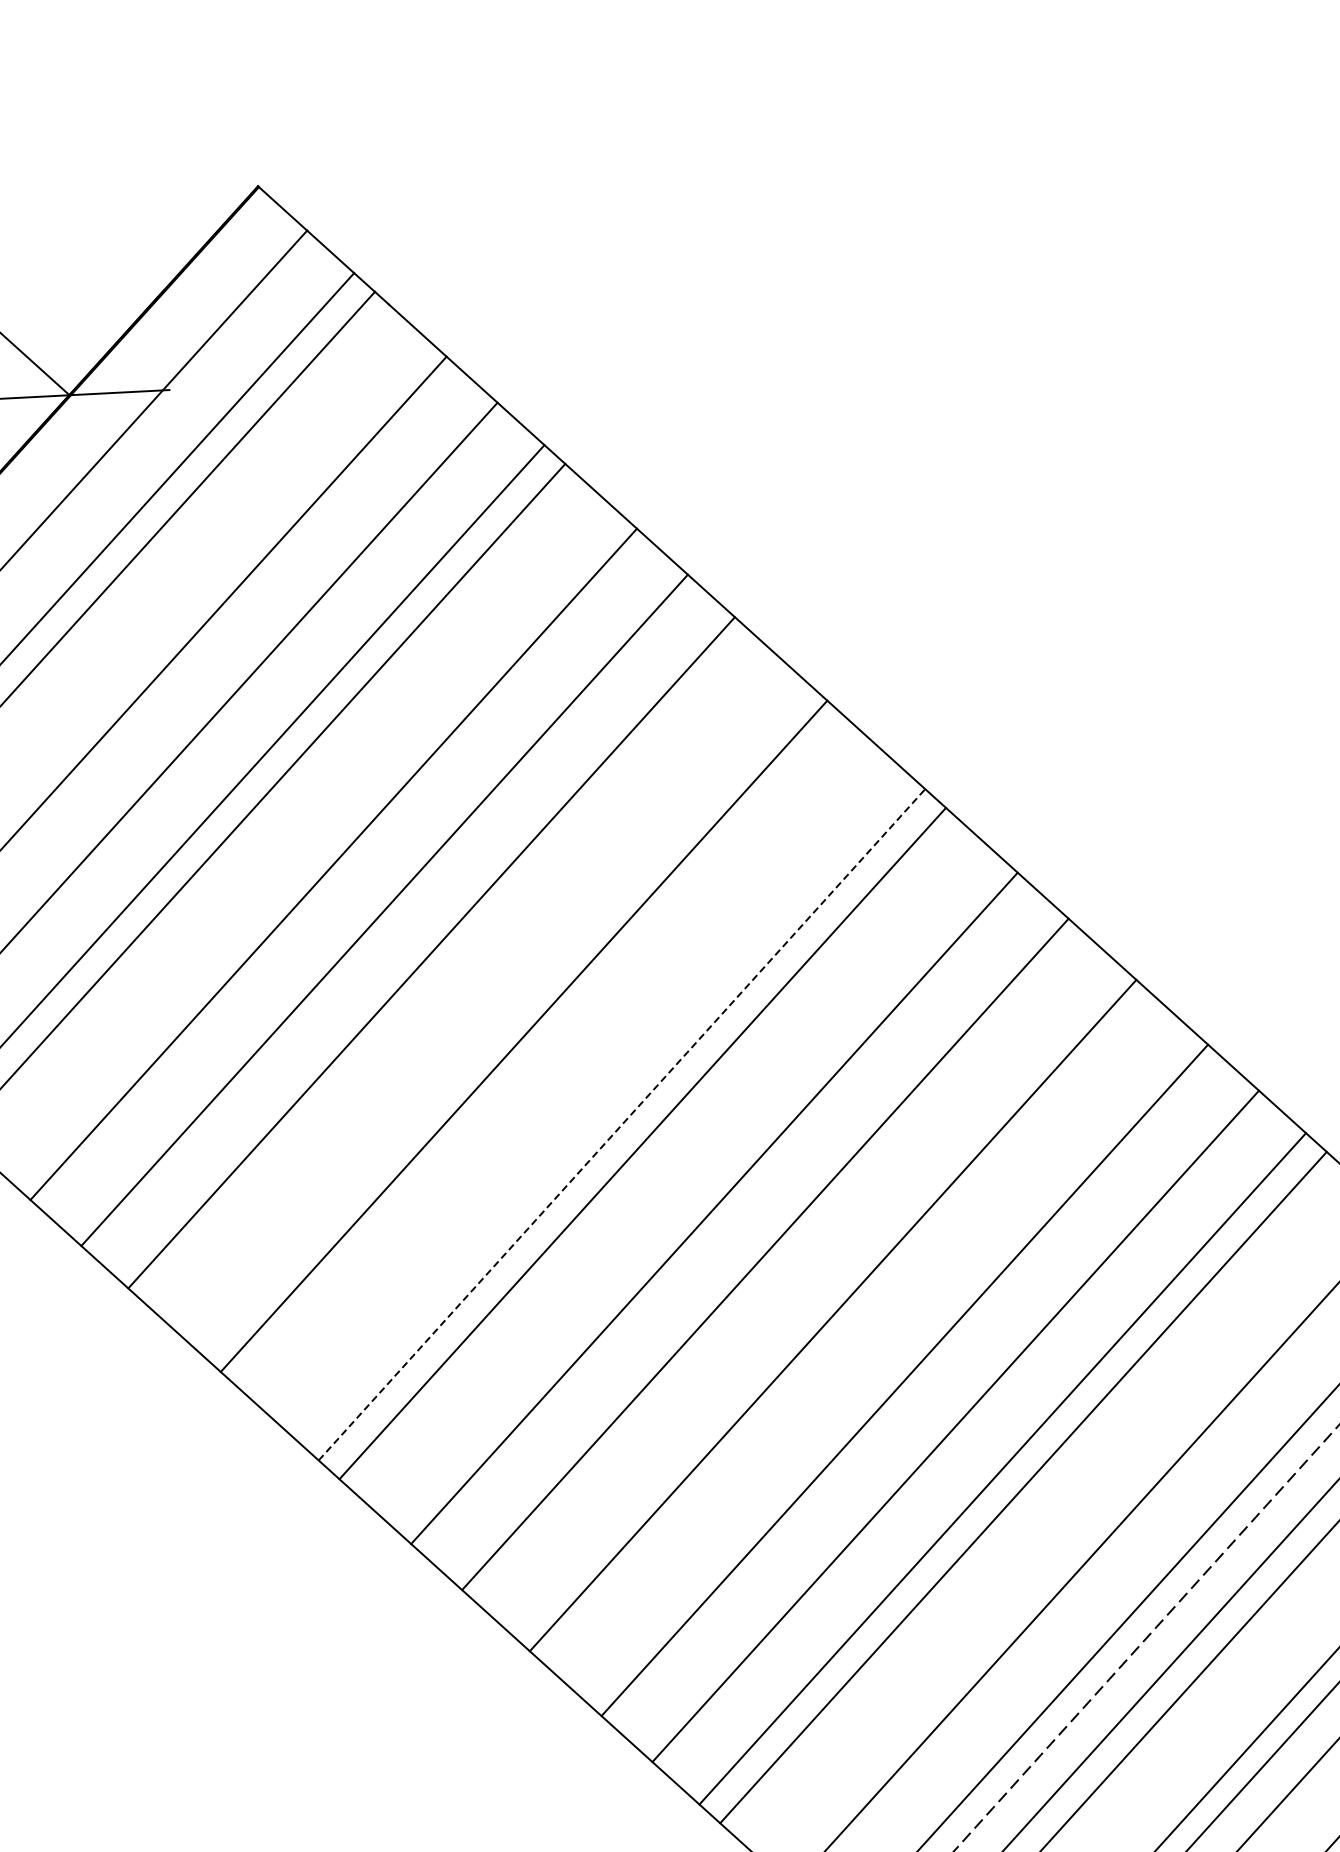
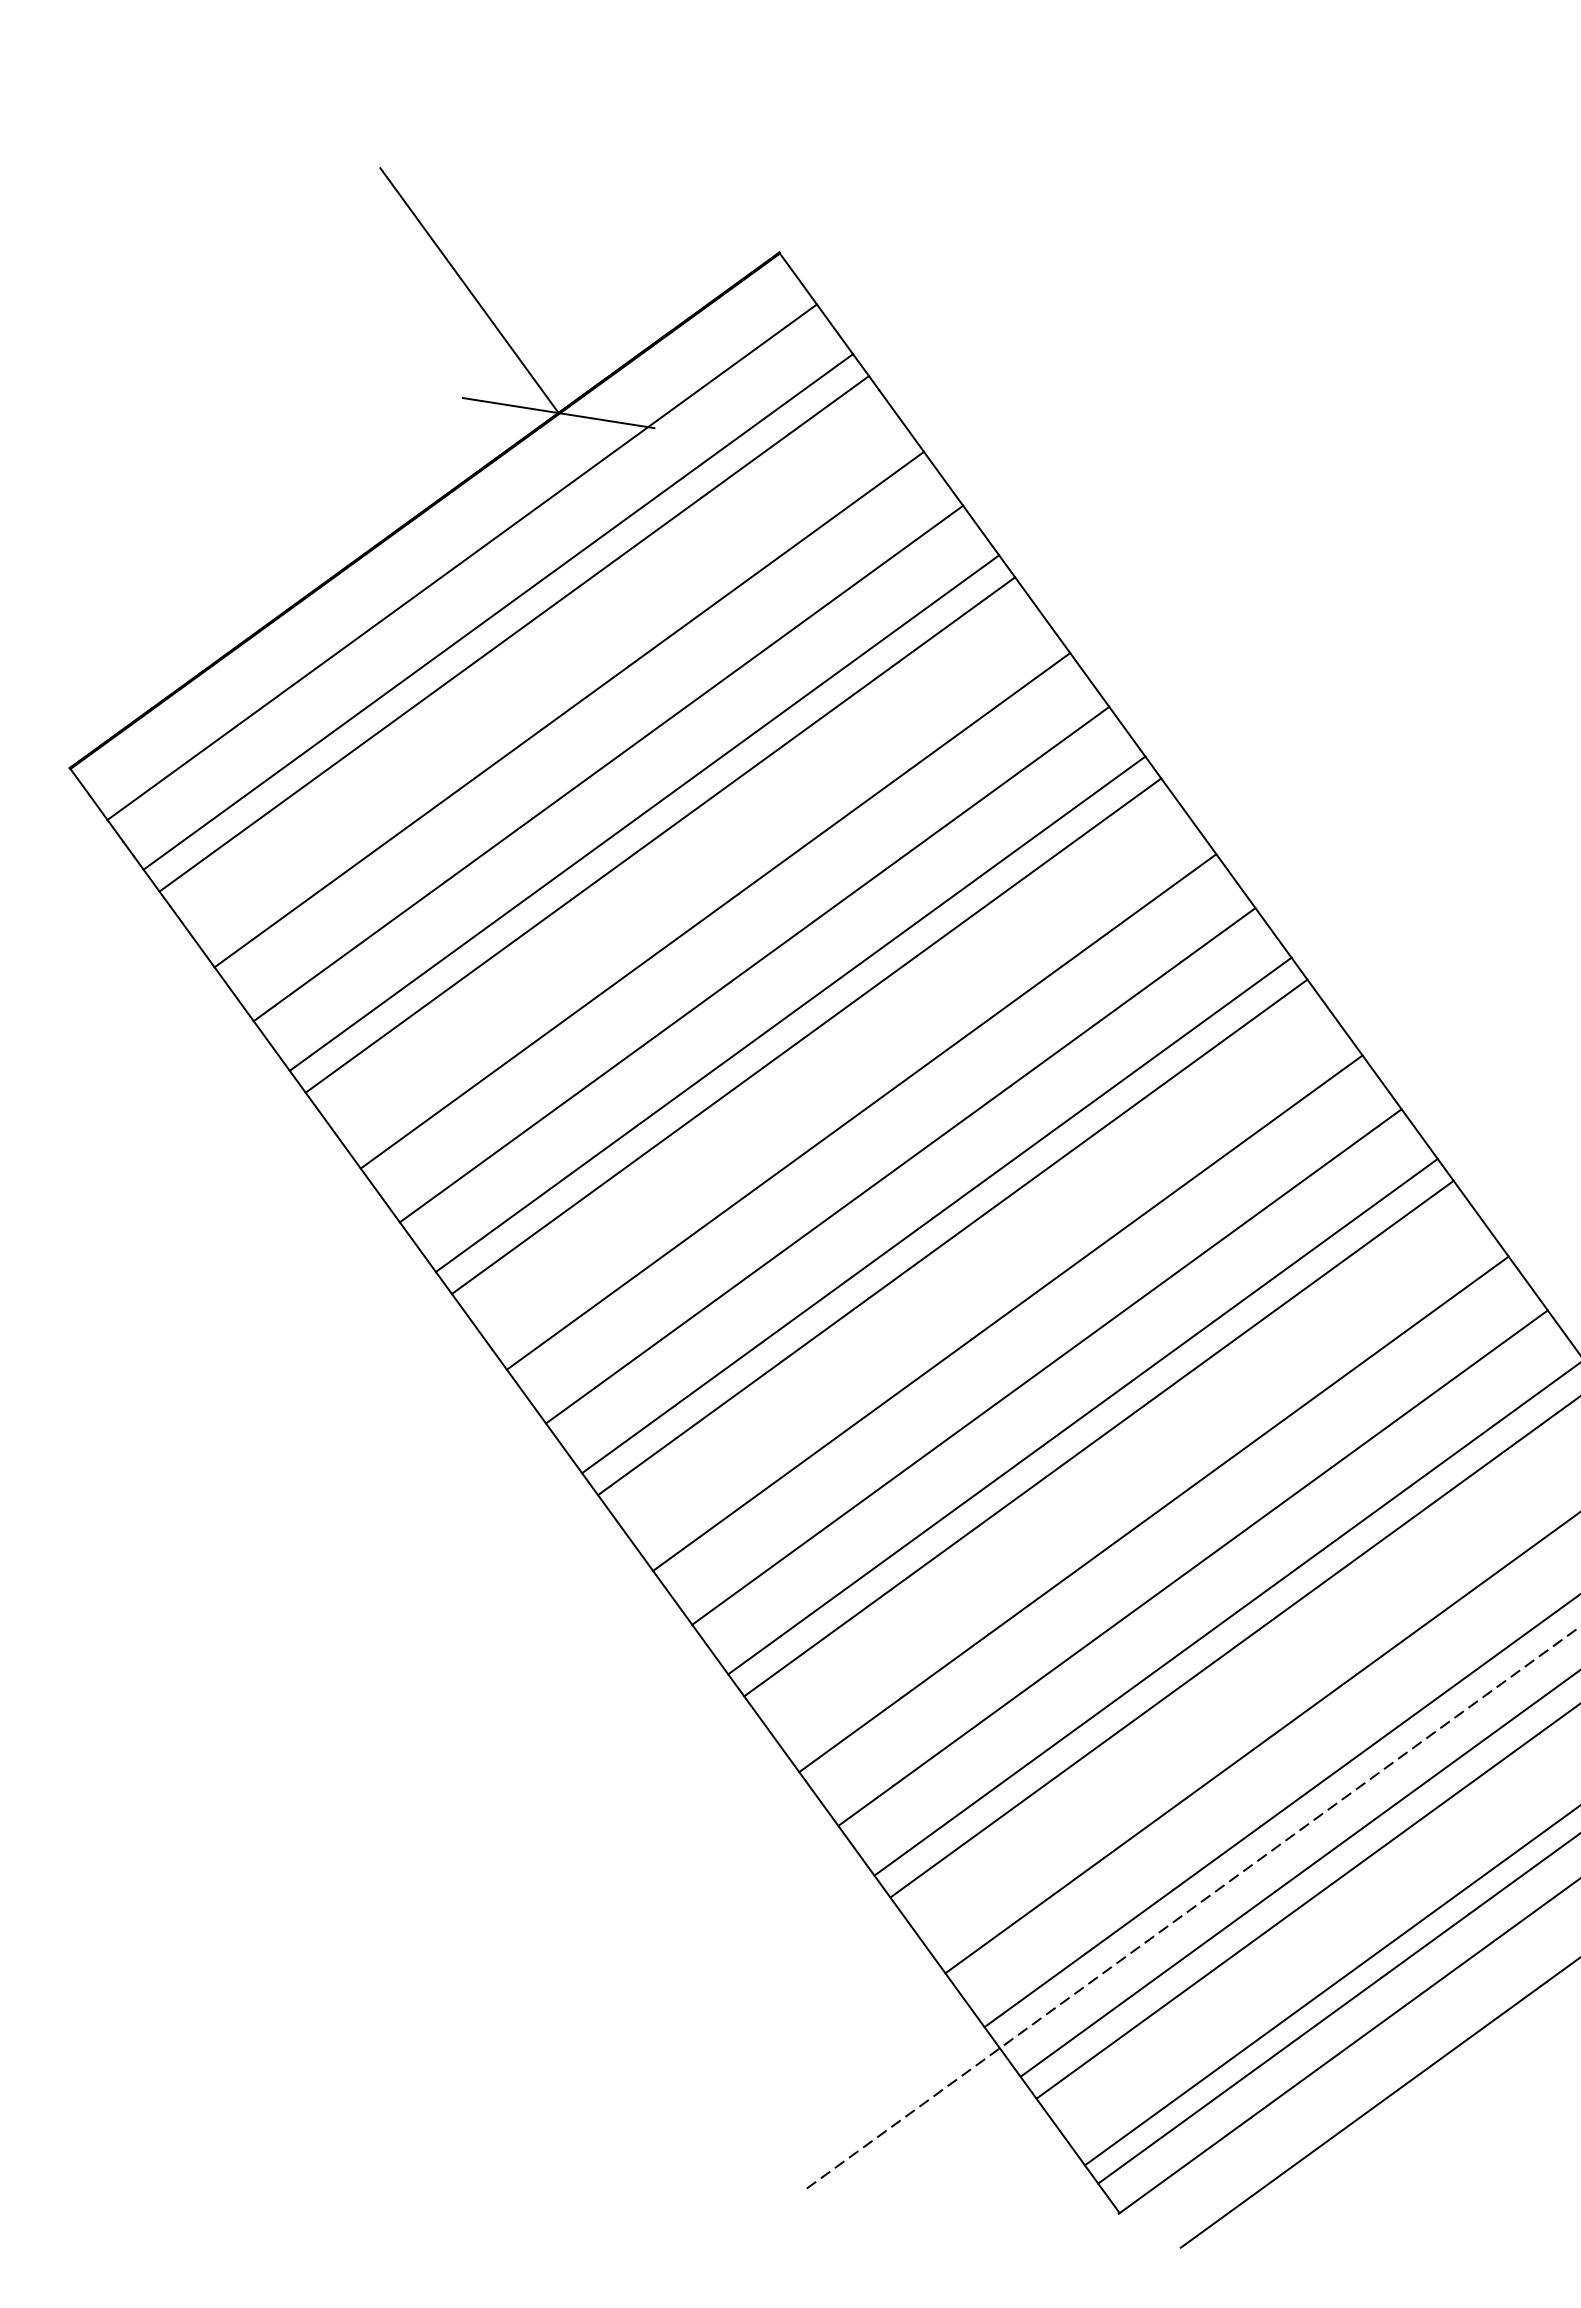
line: (452, 970) -> (806, 1035), added
line: (574, 1082) -> (900, 1165), added
line: (622, 1124) -> (937, 1215), dashed -> solid
line: (811, 1296) -> (1082, 1416), added

